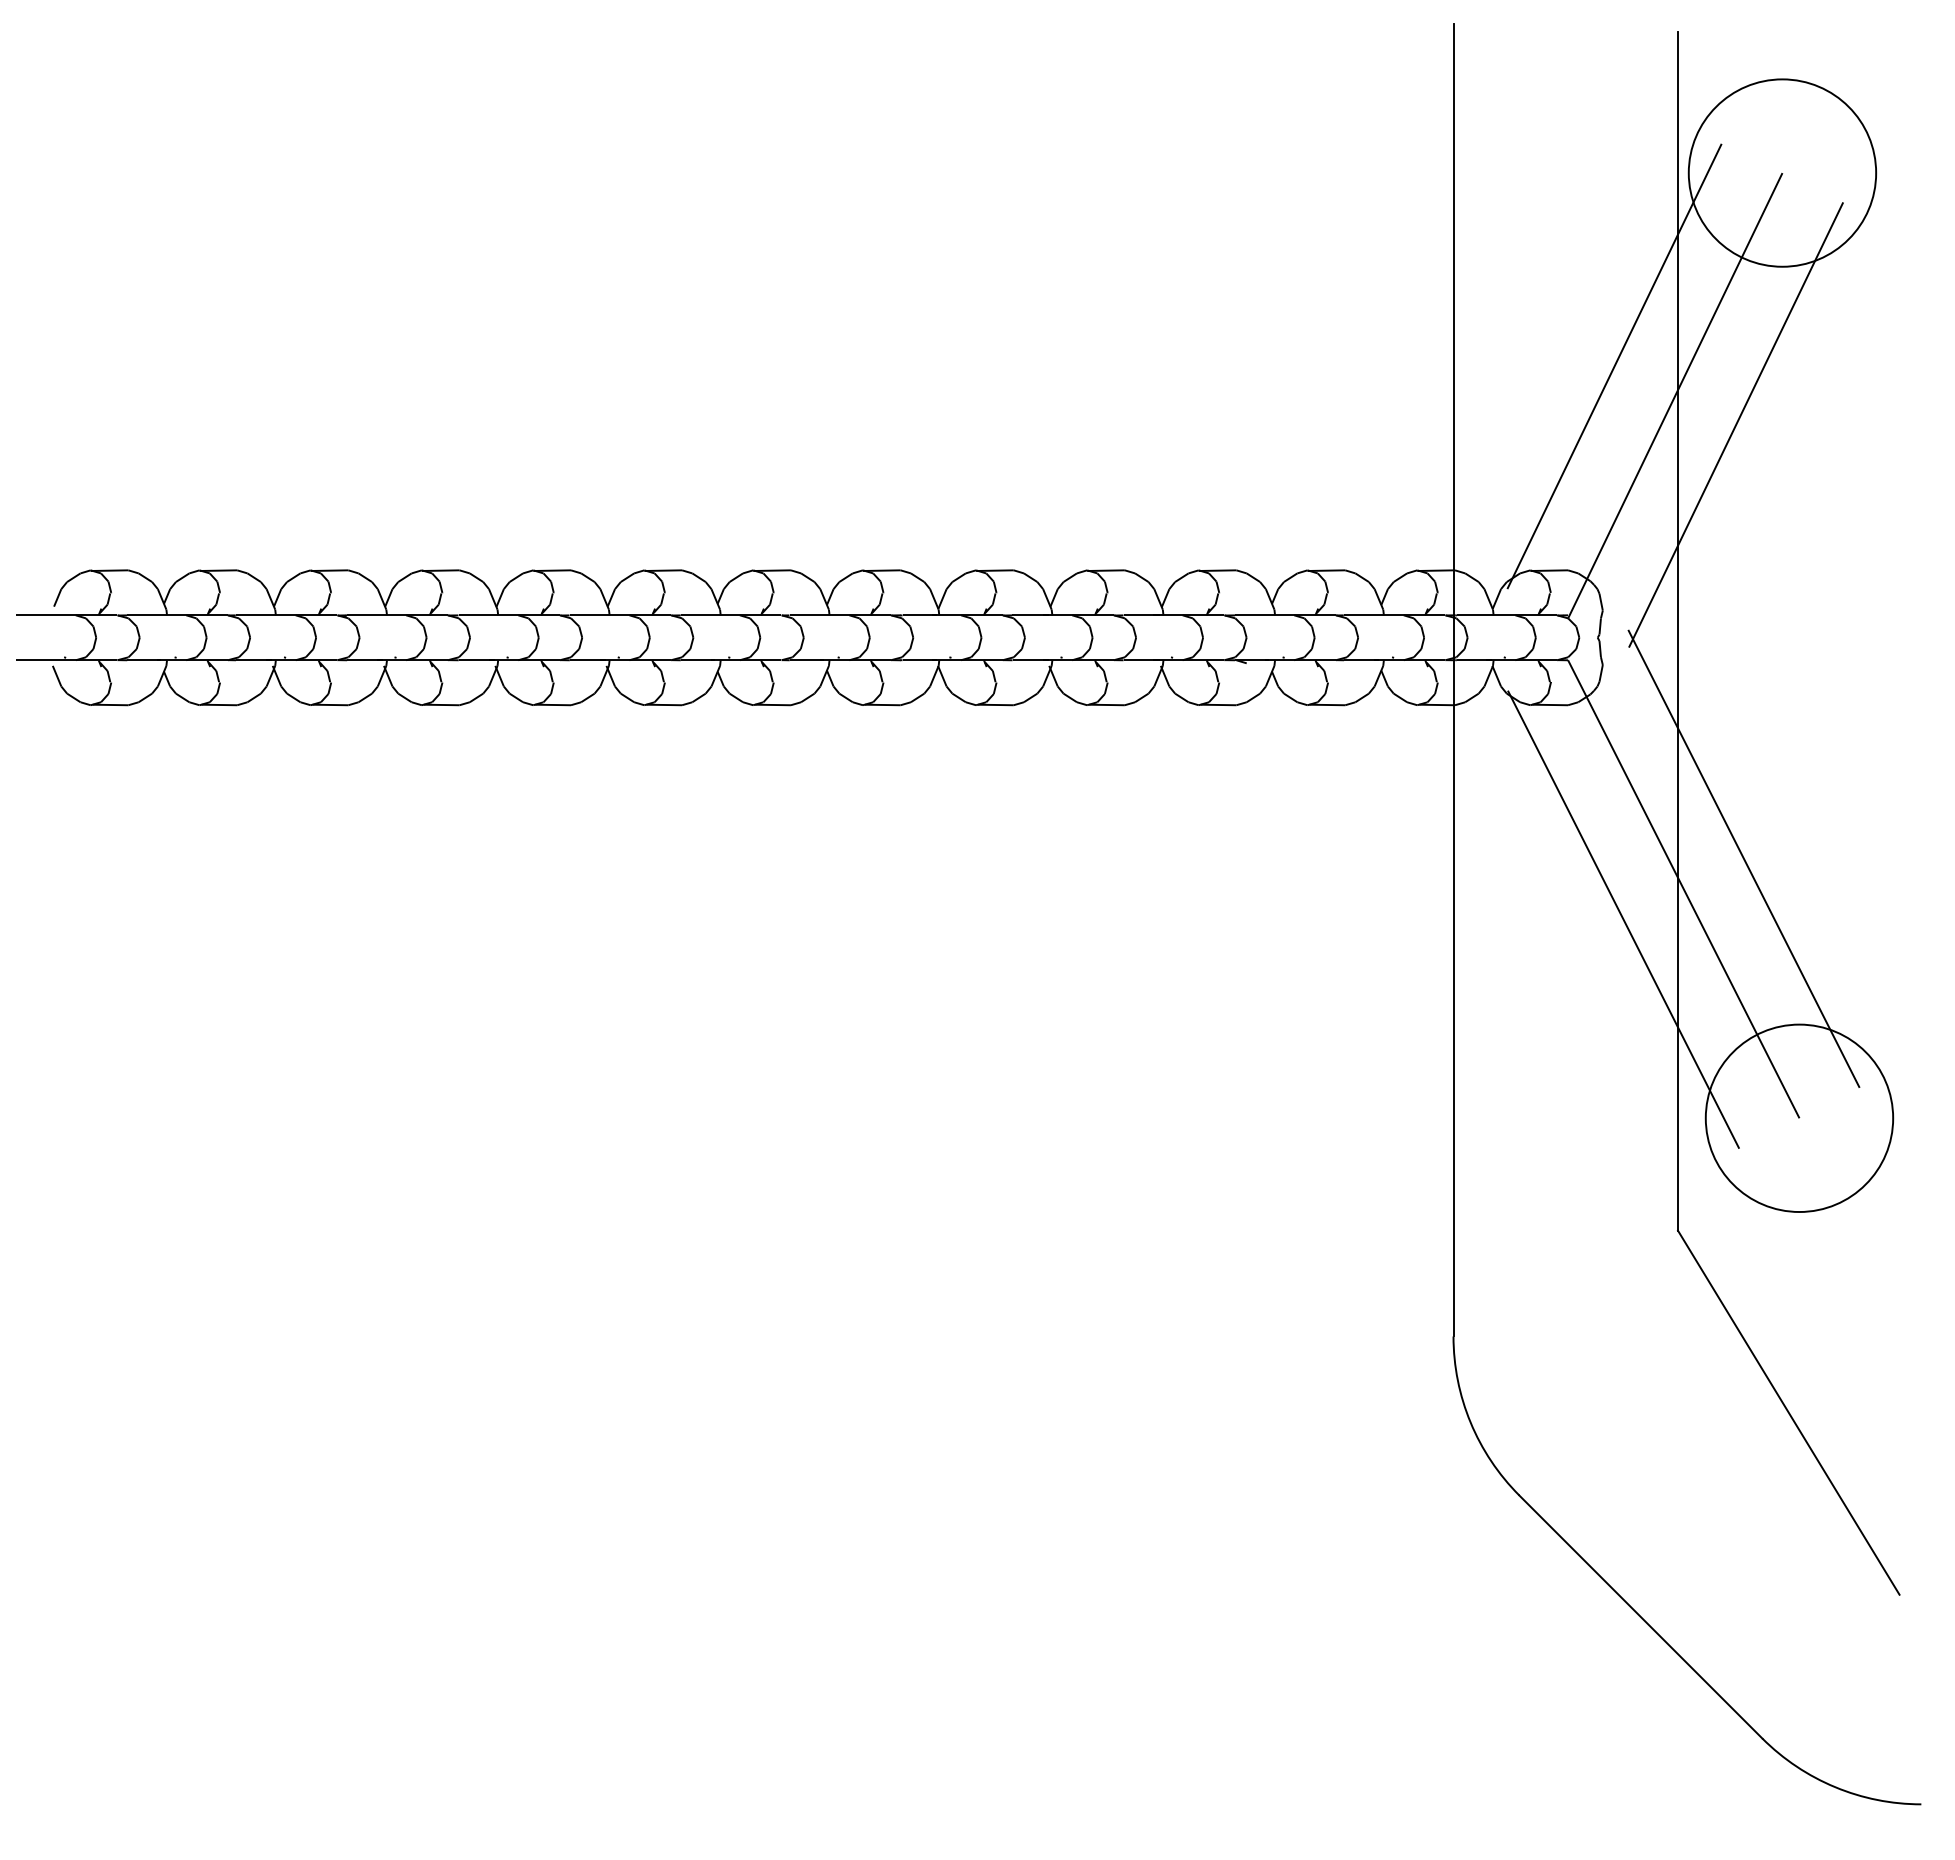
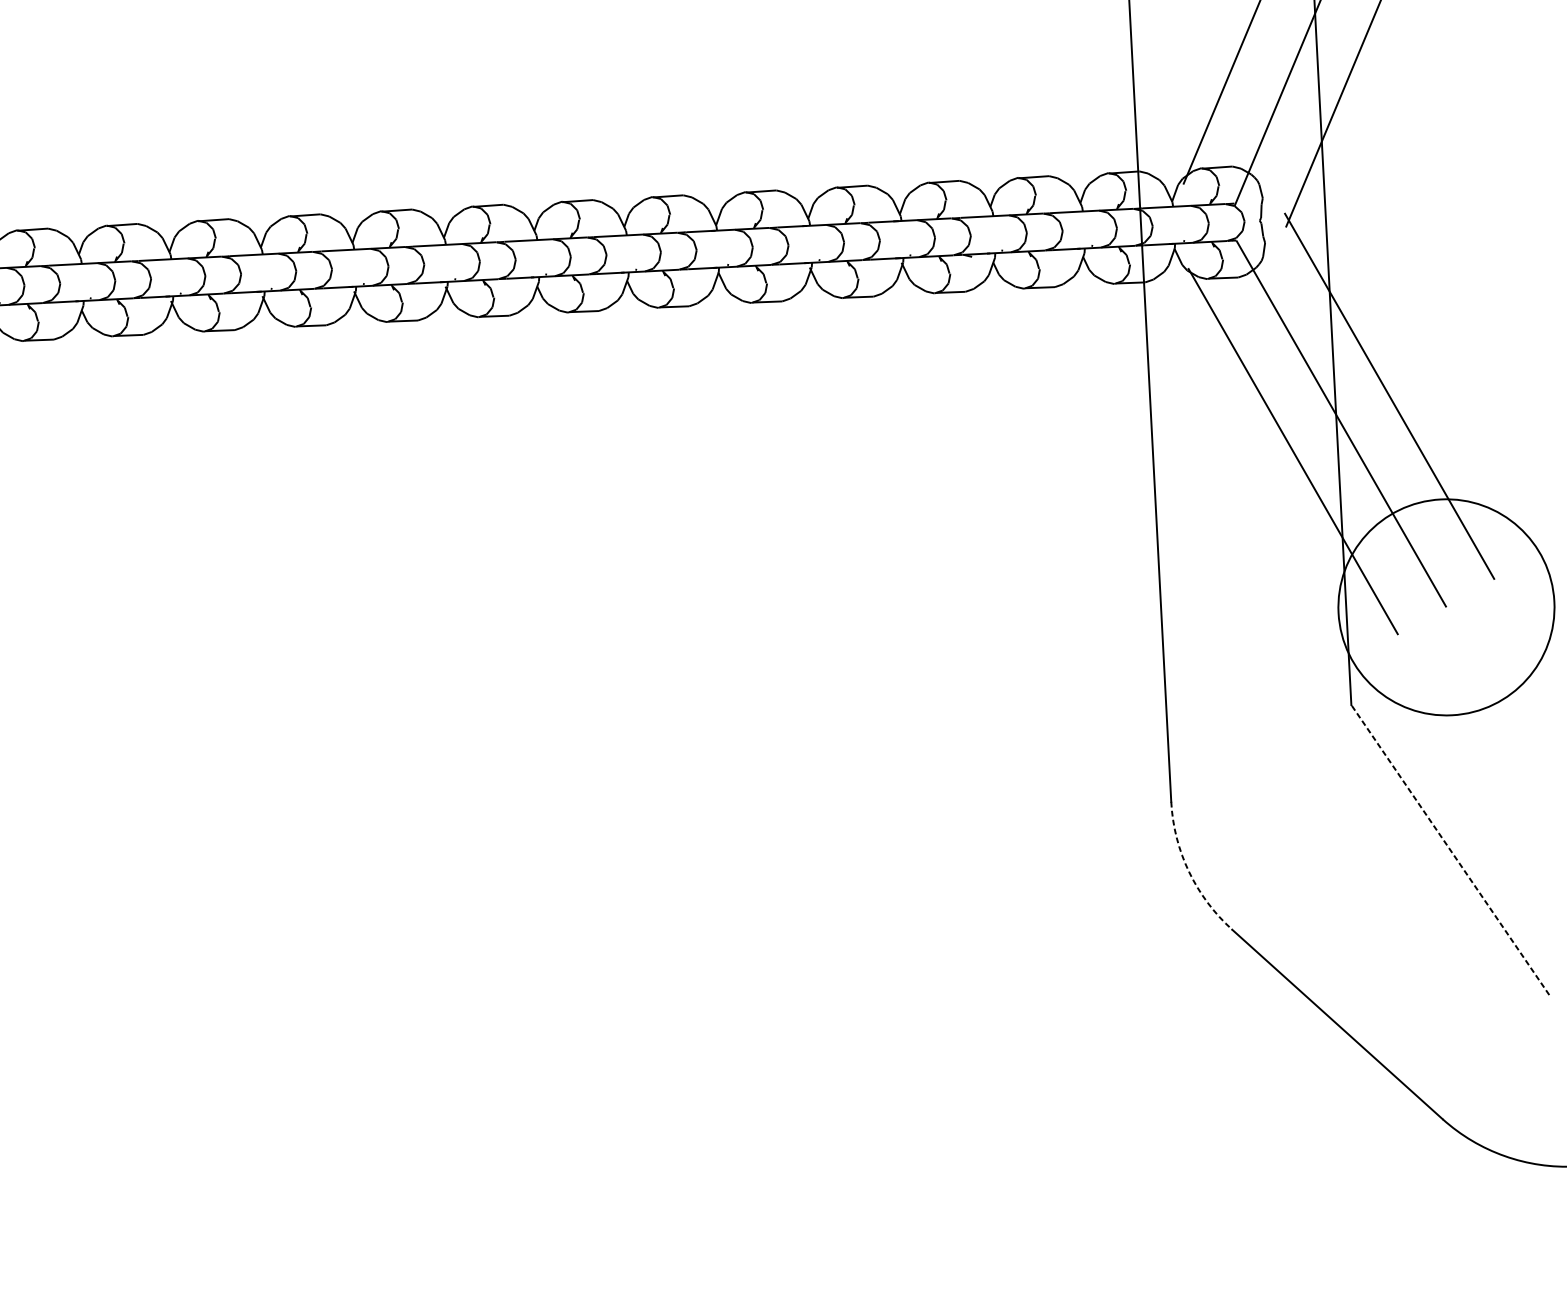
circle: (1799, 1118) -> (1446, 607), size x1.4
line: (1788, 1412) -> (1450, 849), solid -> dashed
arc: (1470, 1422) -> (1188, 871), solid -> dashed

